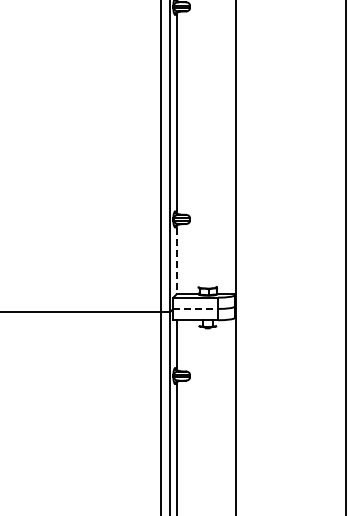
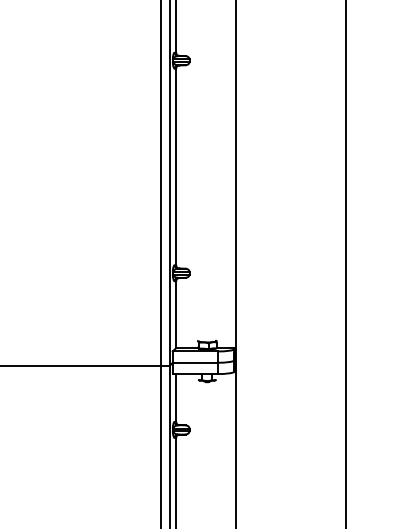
line: (177, 261) -> (176, 315), dashed -> solid
line: (196, 308) -> (195, 362), dashed -> solid

